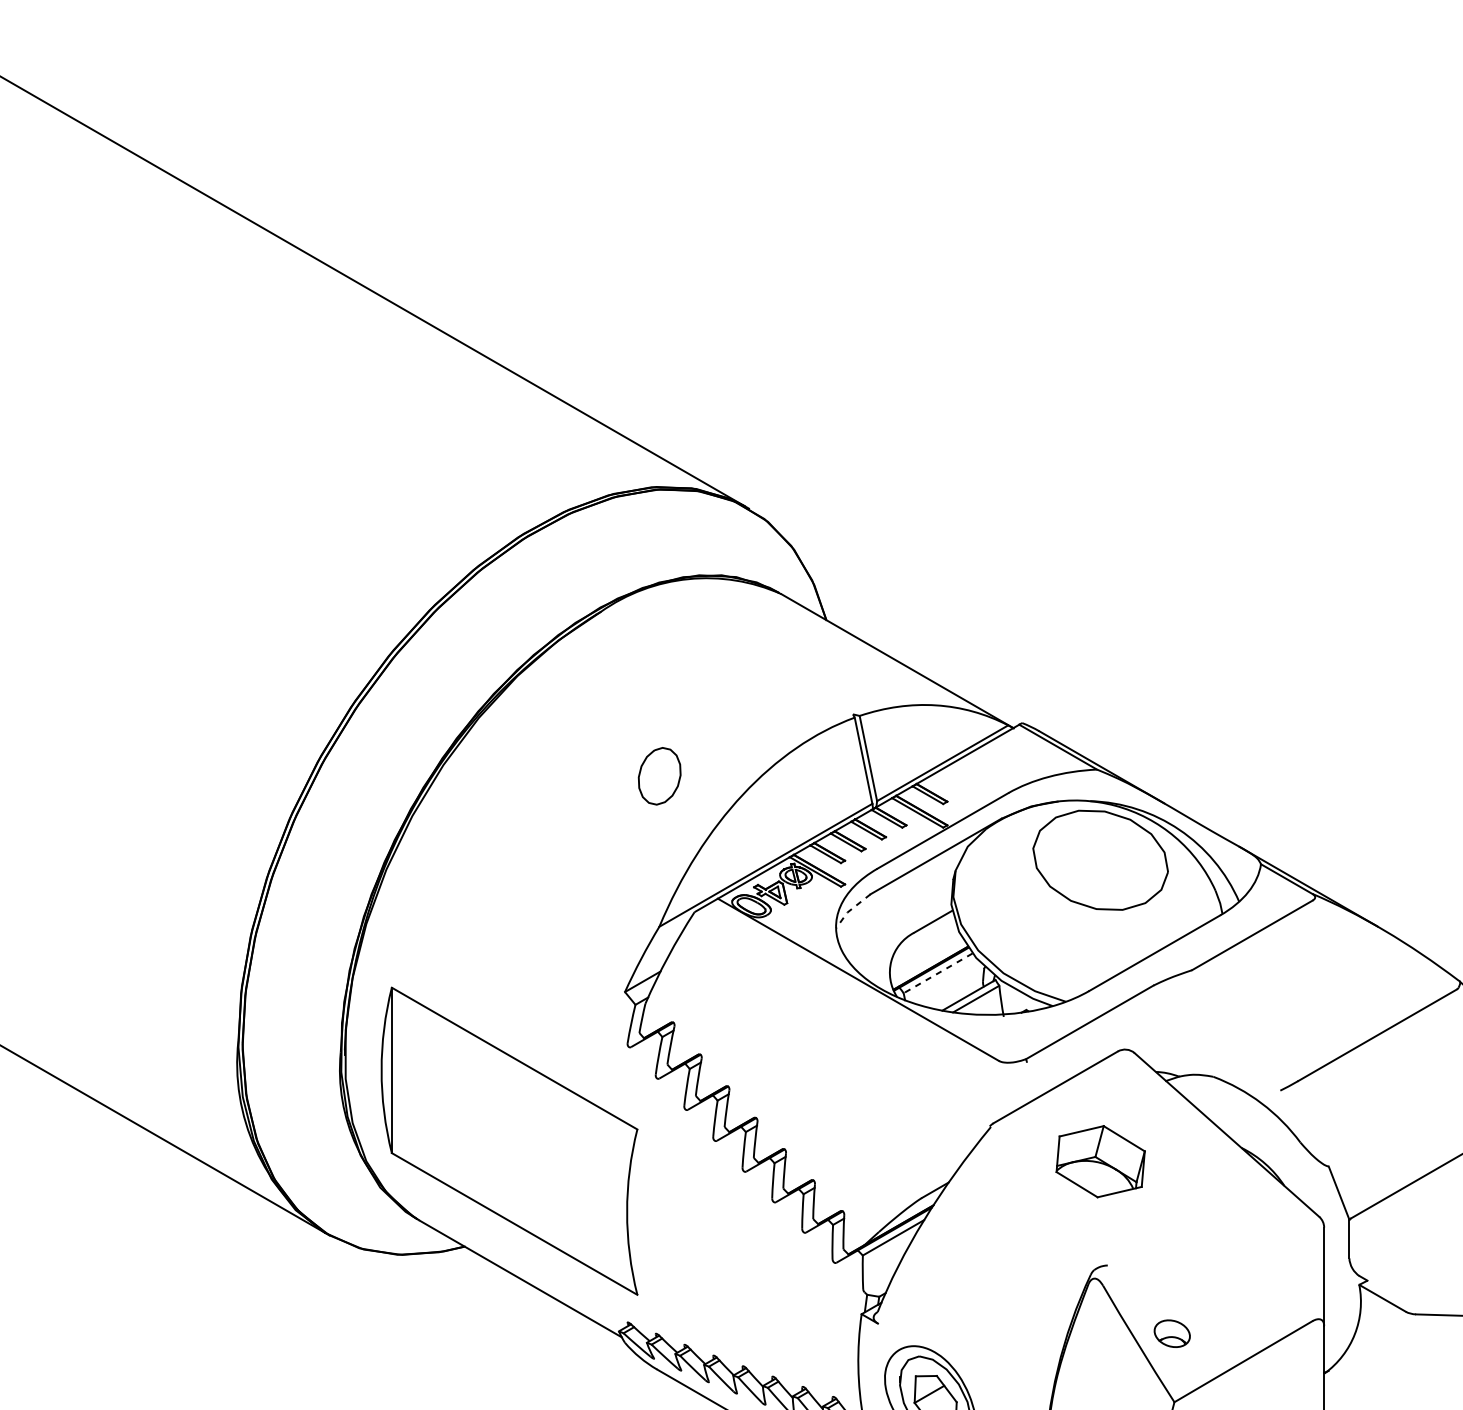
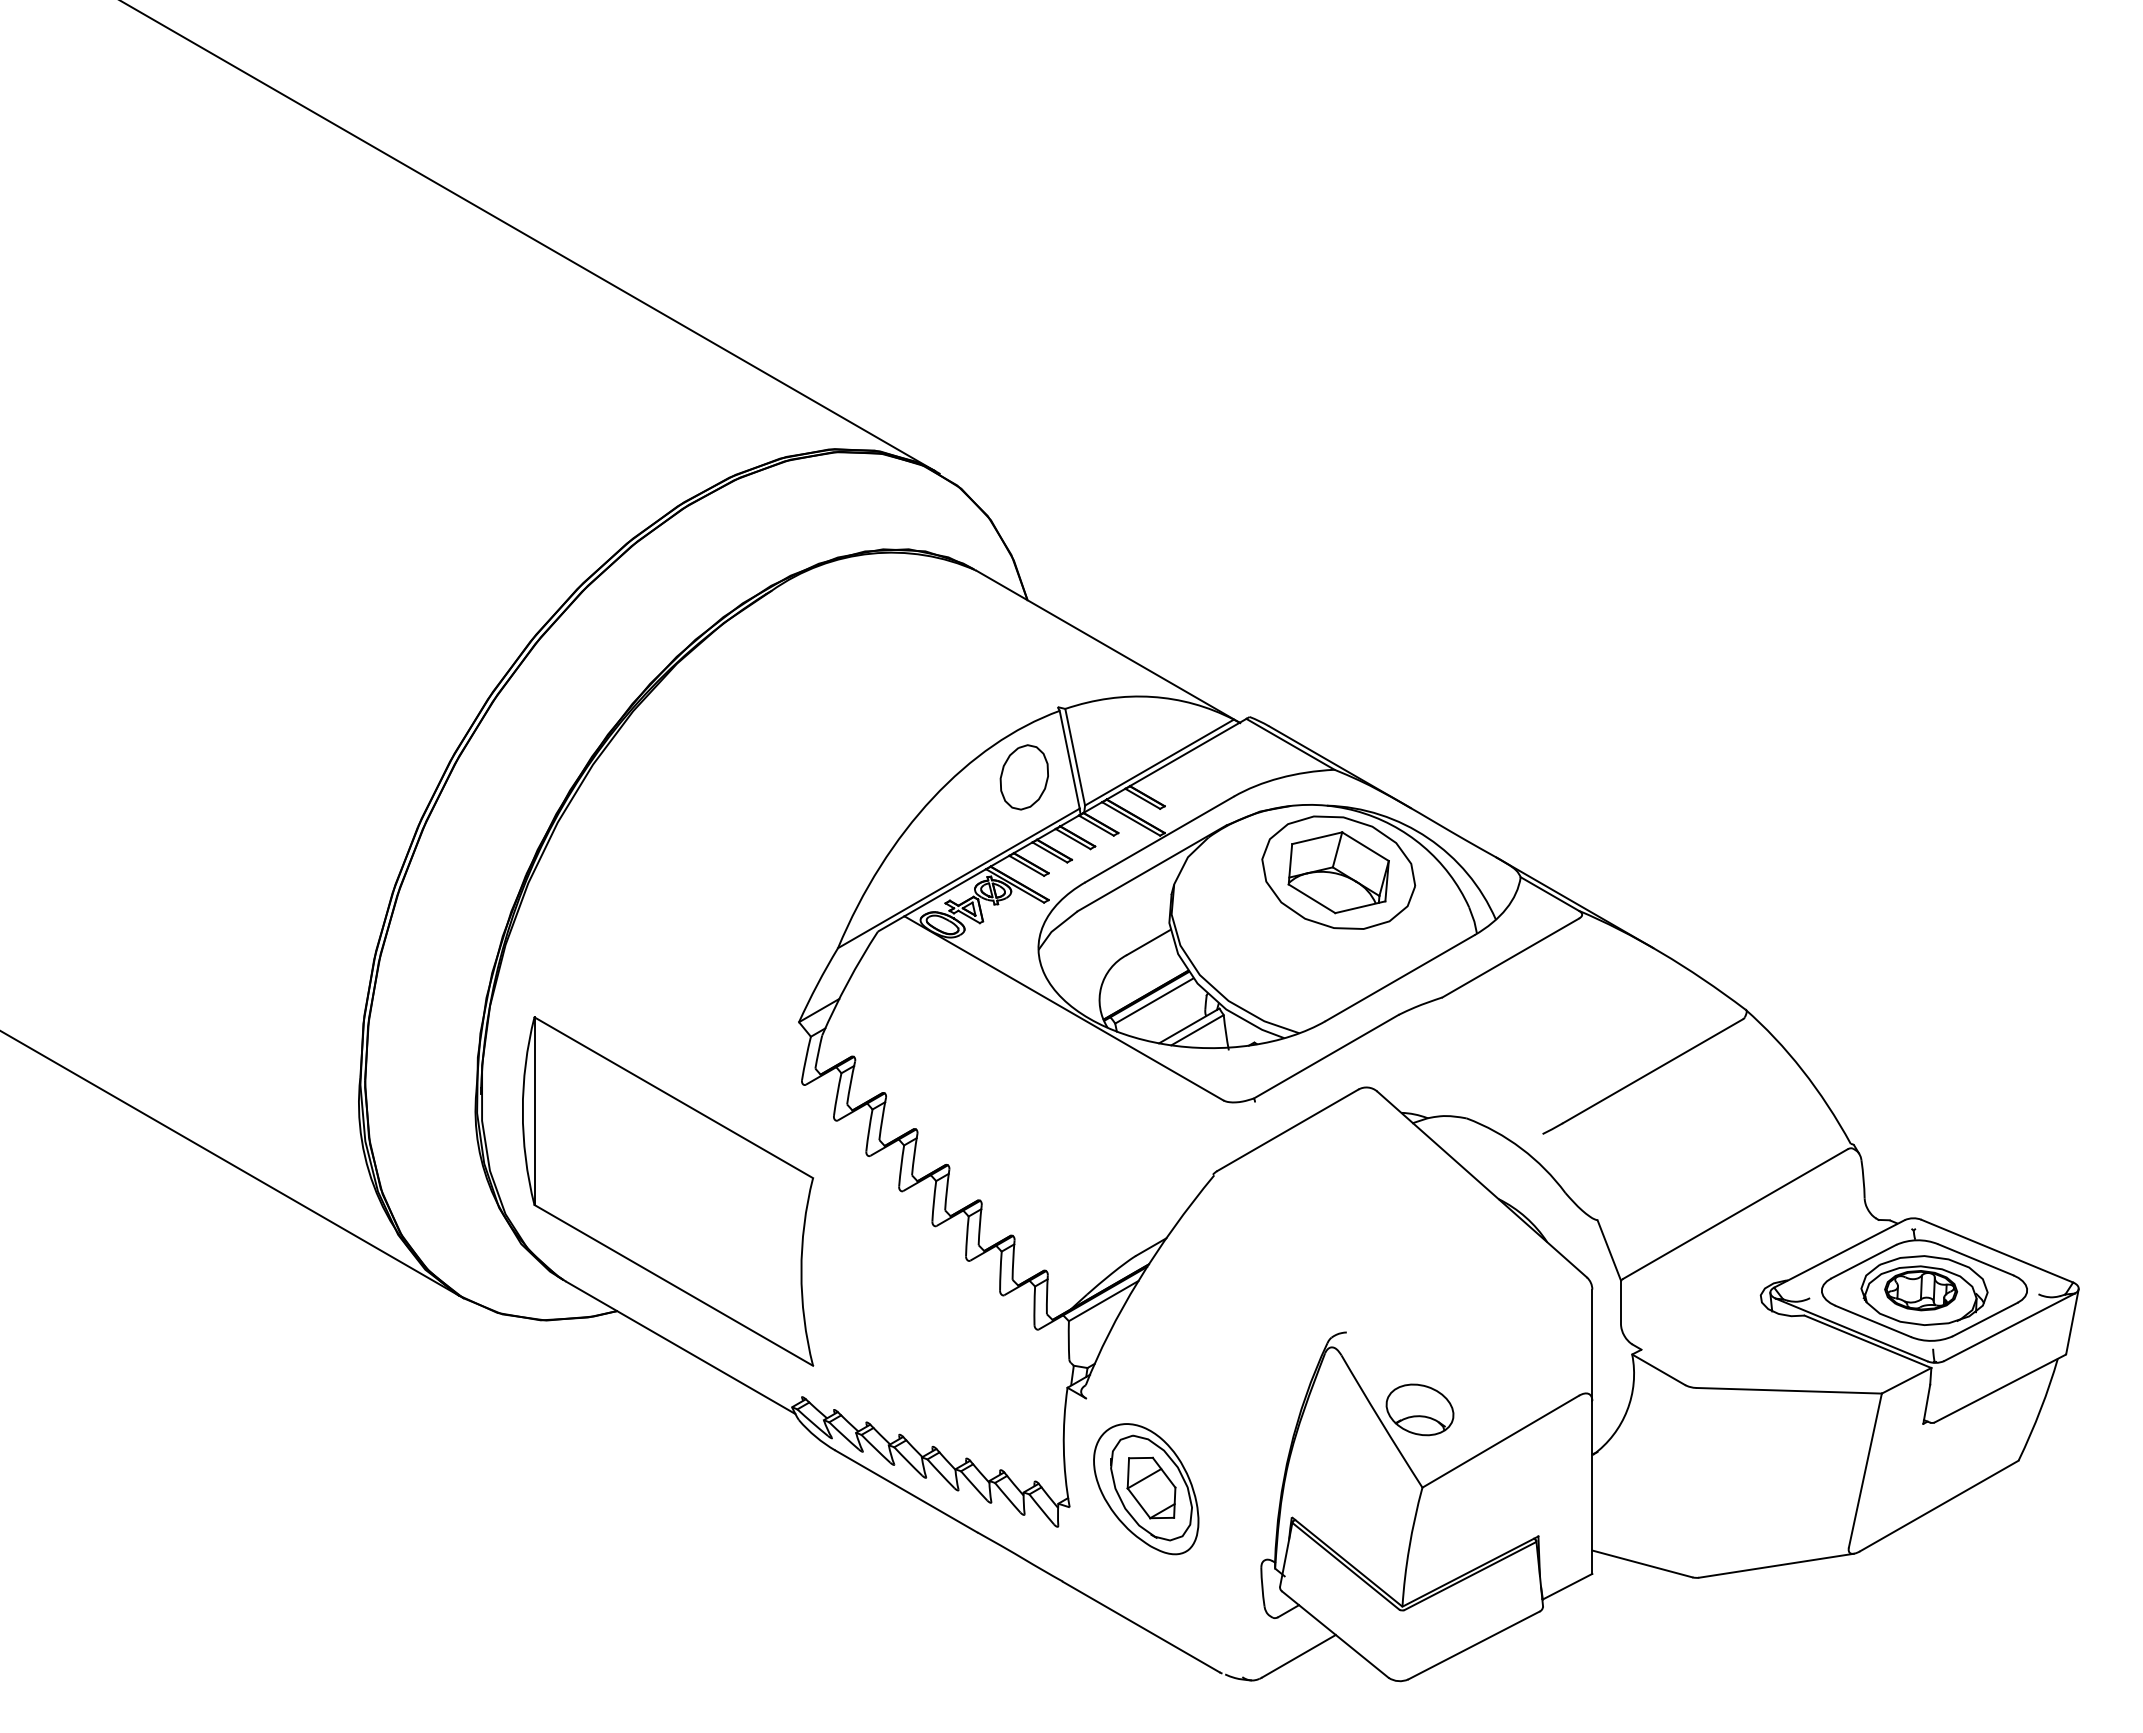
part: (658, 776) -> (1023, 777), moved
line: (851, 909) -> (1055, 928), dashed -> solid
line: (937, 973) -> (1153, 1001), dashed -> solid
part: (1100, 1161) -> (1338, 872), moved
part: (1171, 1333) -> (1419, 1409), size x1.67

